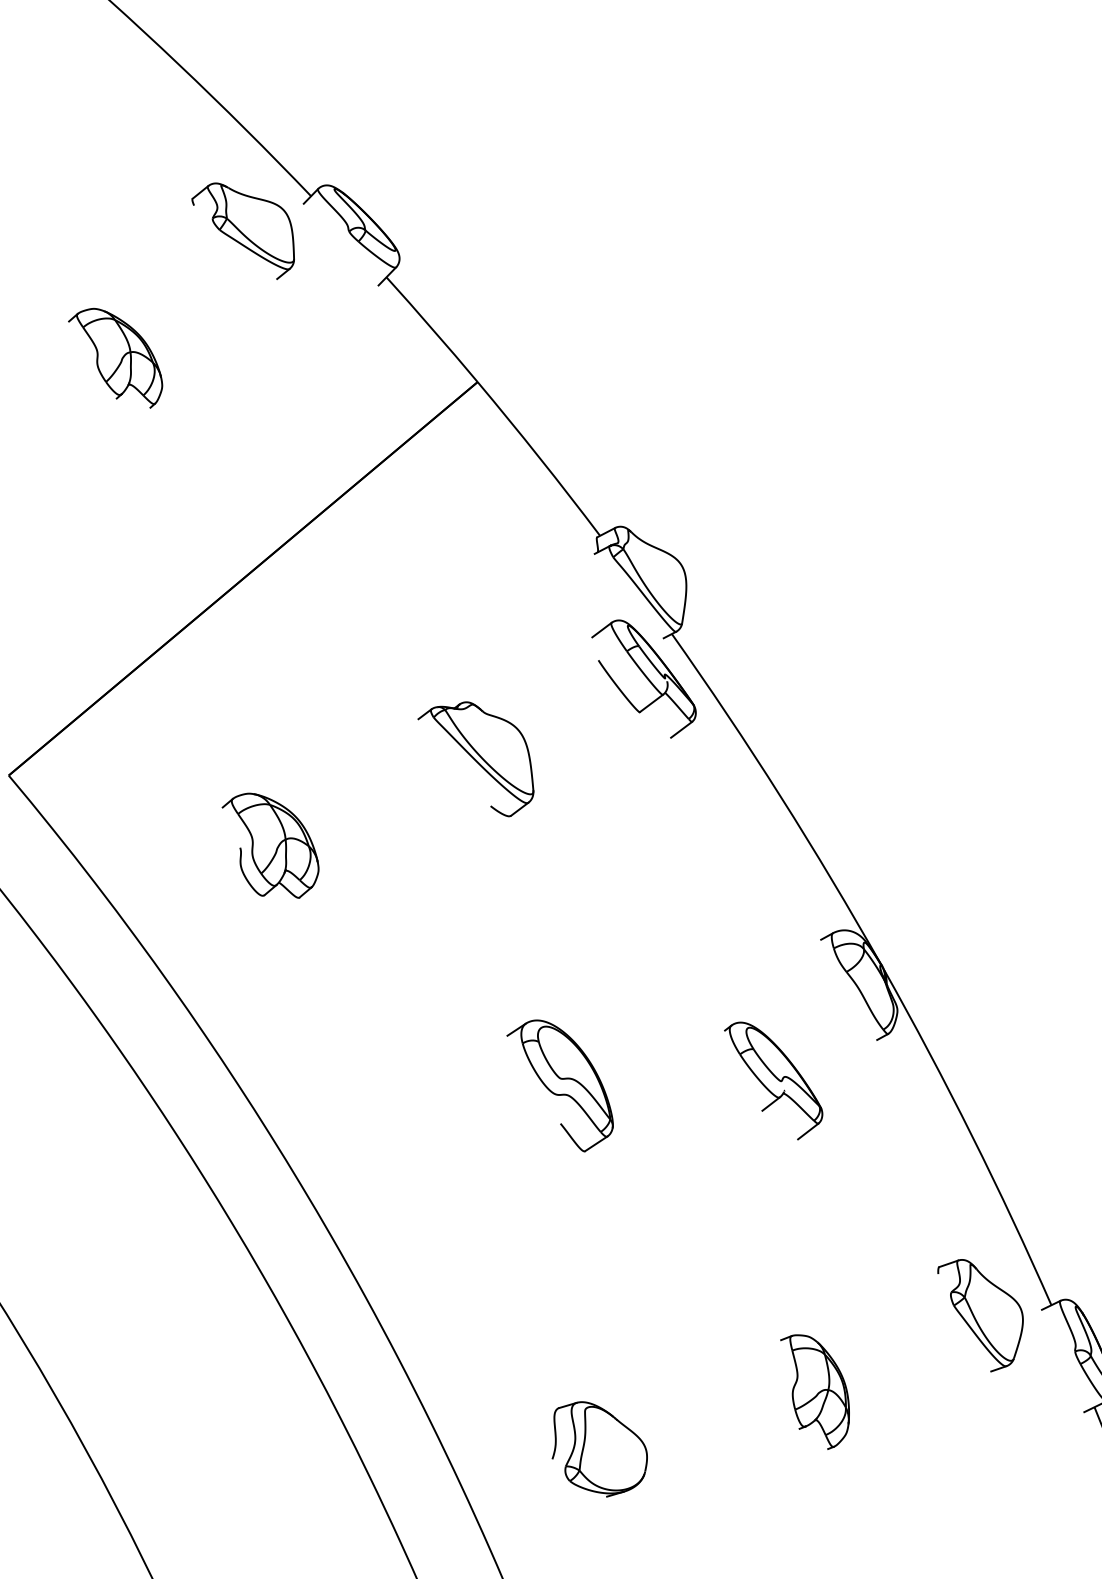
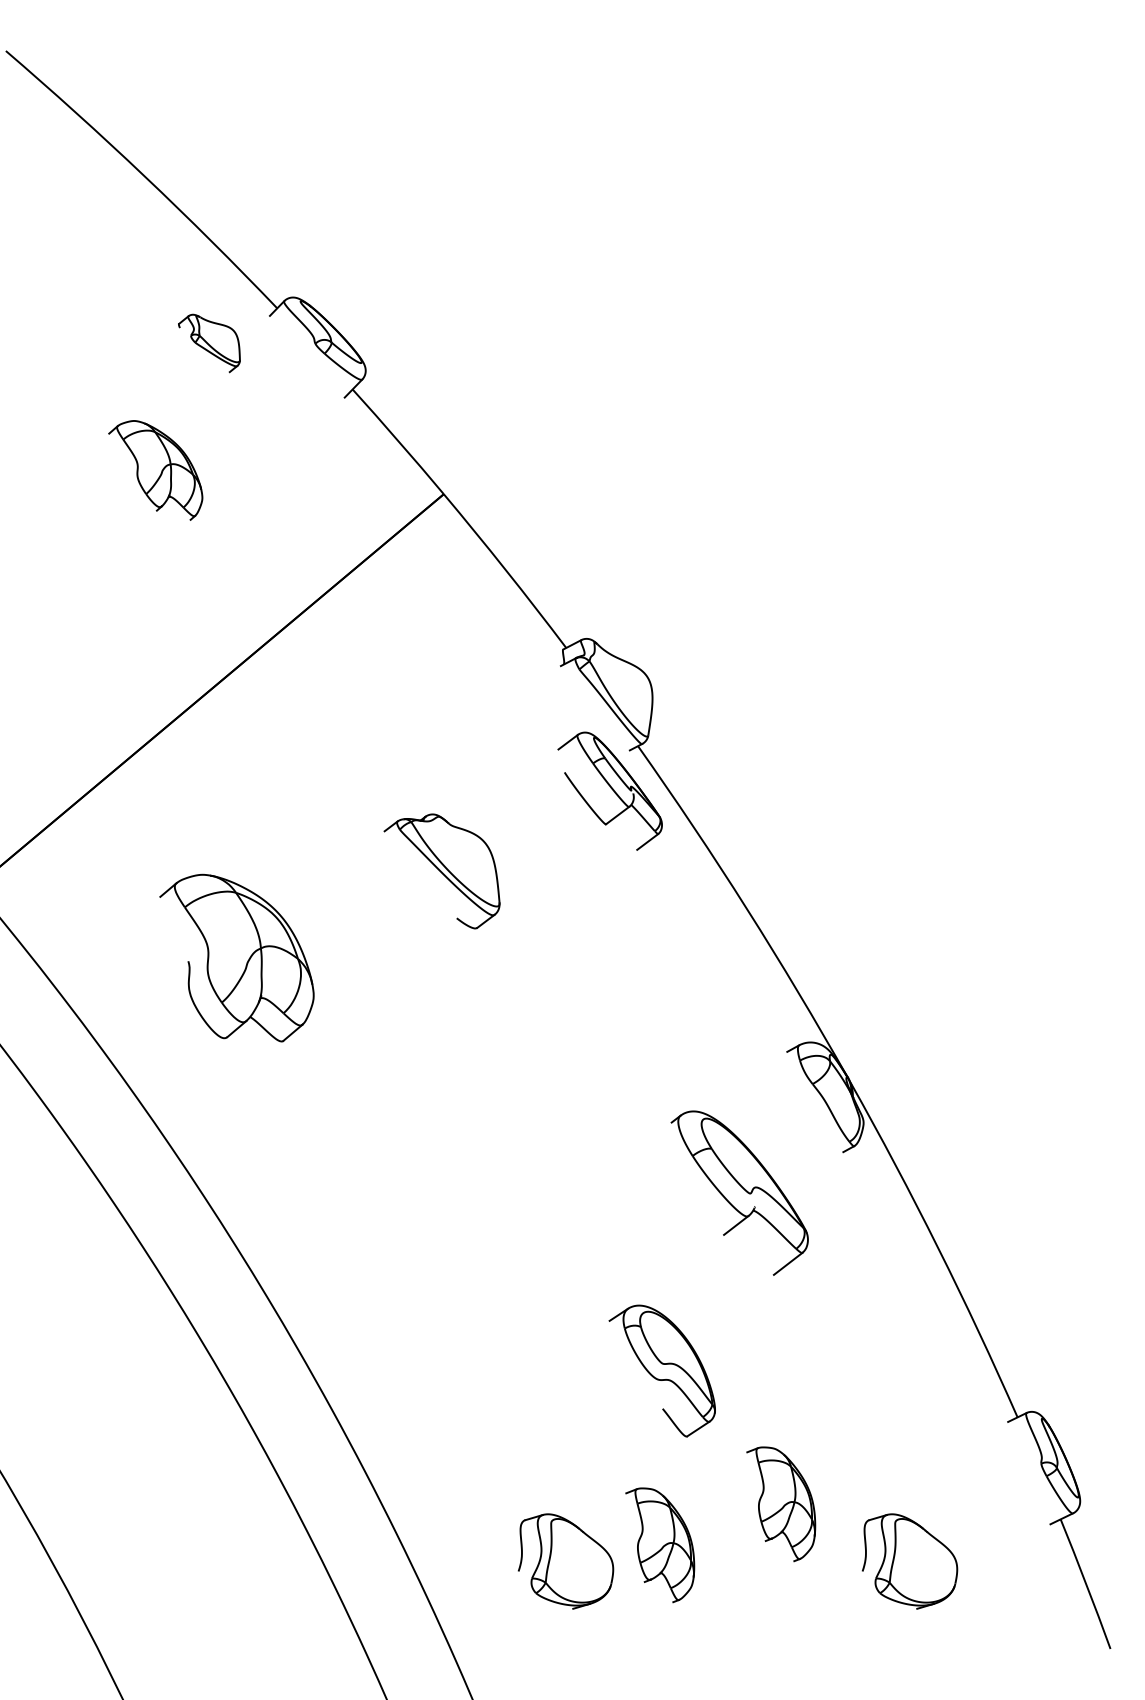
part: (243, 231) -> (209, 343), size x0.6
part: (115, 358) -> (155, 470), moved
part: (270, 845) -> (236, 957), size x1.6
part: (773, 1080) -> (739, 1192), size x1.4
part: (559, 1085) -> (661, 1370), moved
part: (980, 1315) -> (946, 1427), removed
part: (694, 1433) -> (660, 1545), added
part: (943, 1449) -> (909, 1561), added

